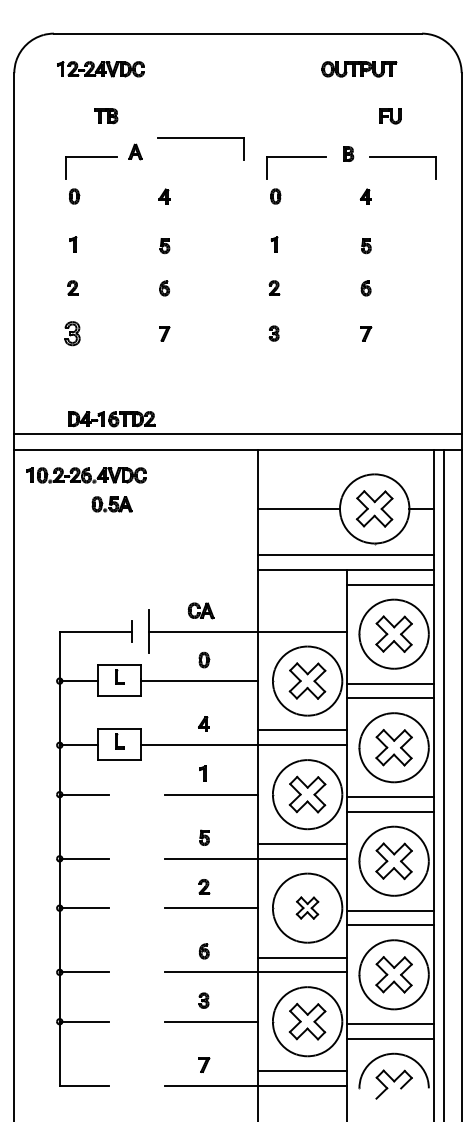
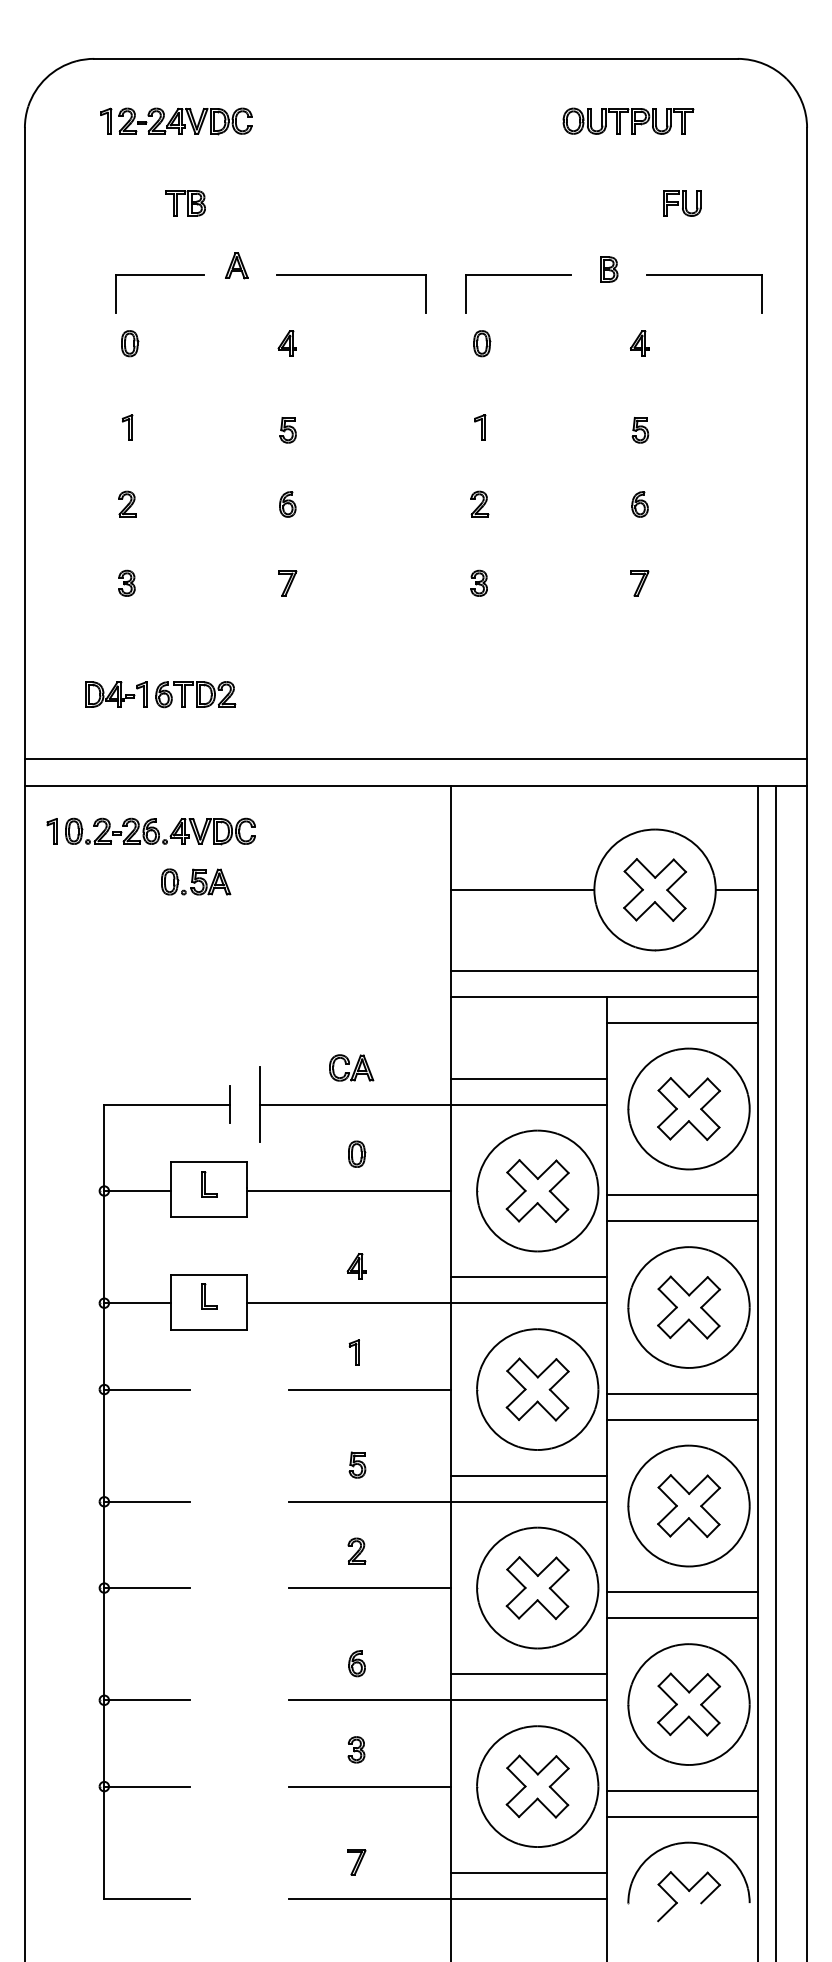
part: (200, 138) -> (350, 275), moved
part: (72, 333) -> (126, 583), size x0.62
part: (111, 419) -> (159, 695), moved
line: (302, 616) -> (528, 1078), added
part: (307, 907) -> (537, 1586), size x1.67

